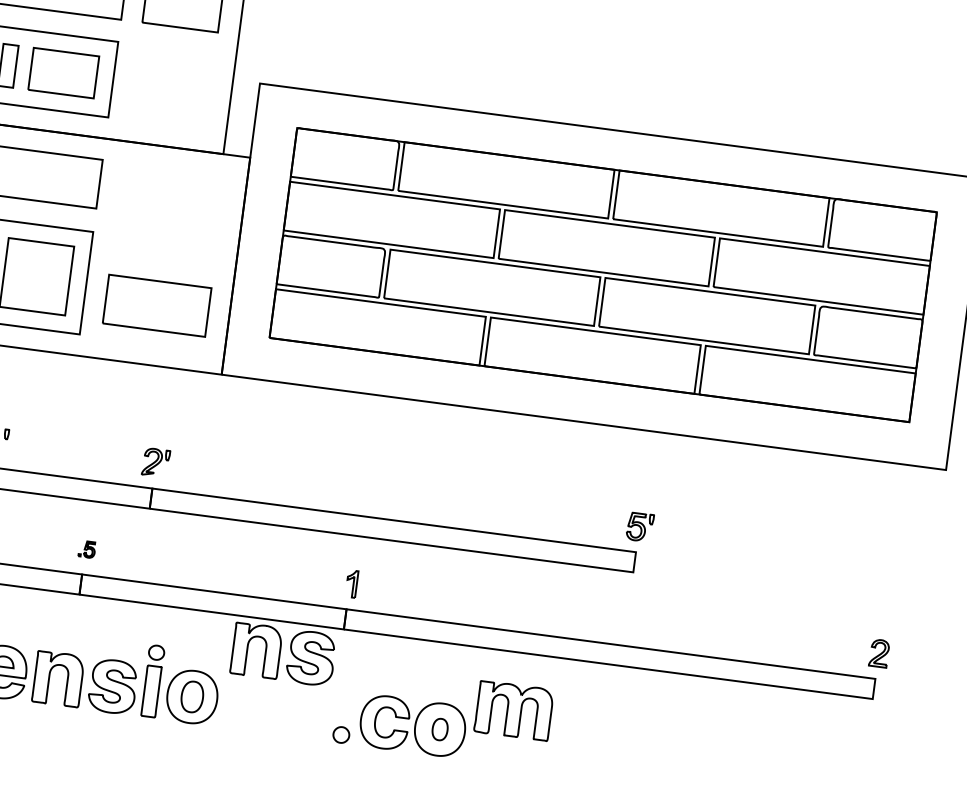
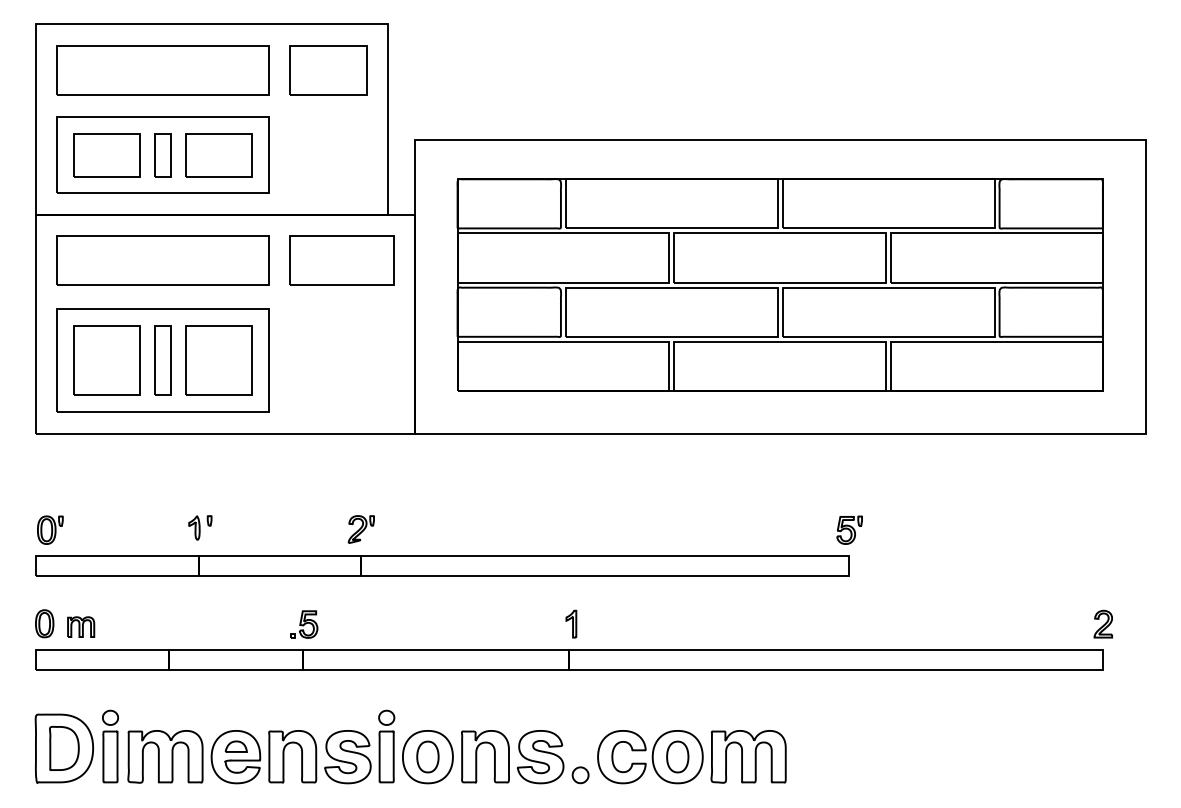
part: (156, 305) -> (341, 260), moved
part: (87, 549) -> (304, 624), size x1.67
part: (283, 654) -> (512, 757), moved
part: (513, 710) -> (748, 756), moved
part: (439, 729) -> (677, 756), size x1.43

